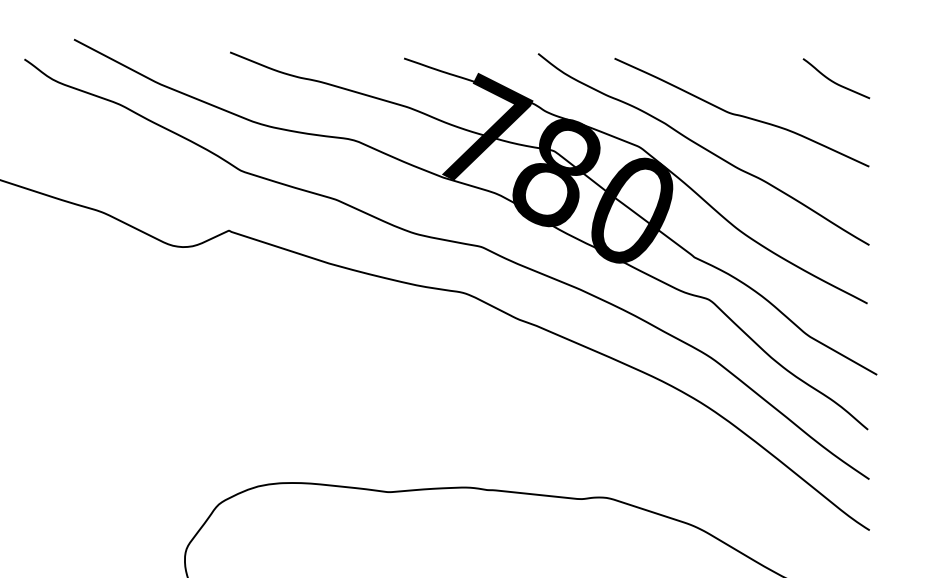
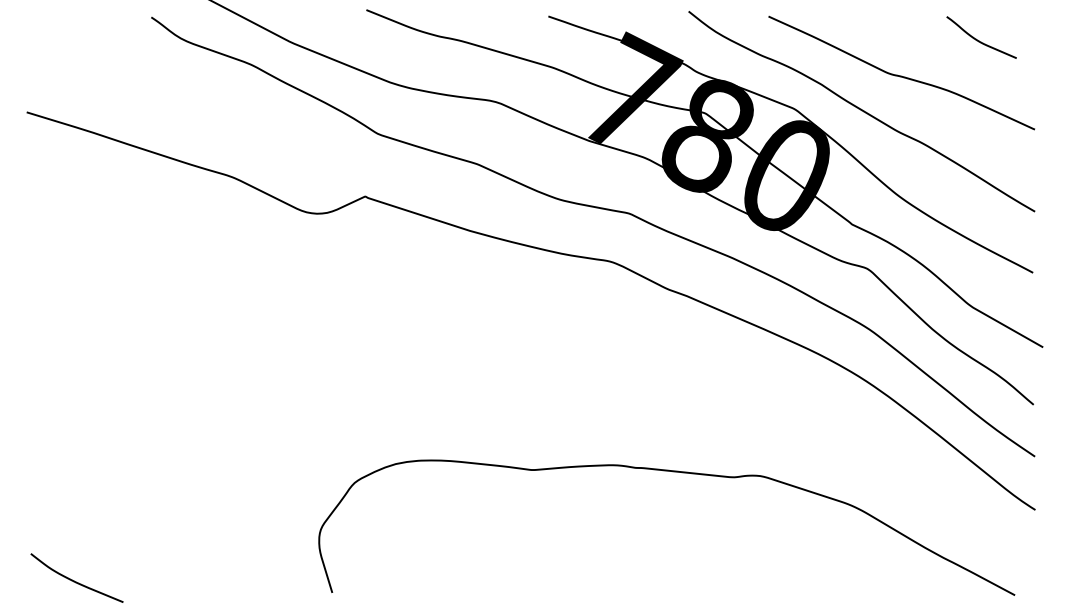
curve: (834, 81) -> (979, 40), moved

